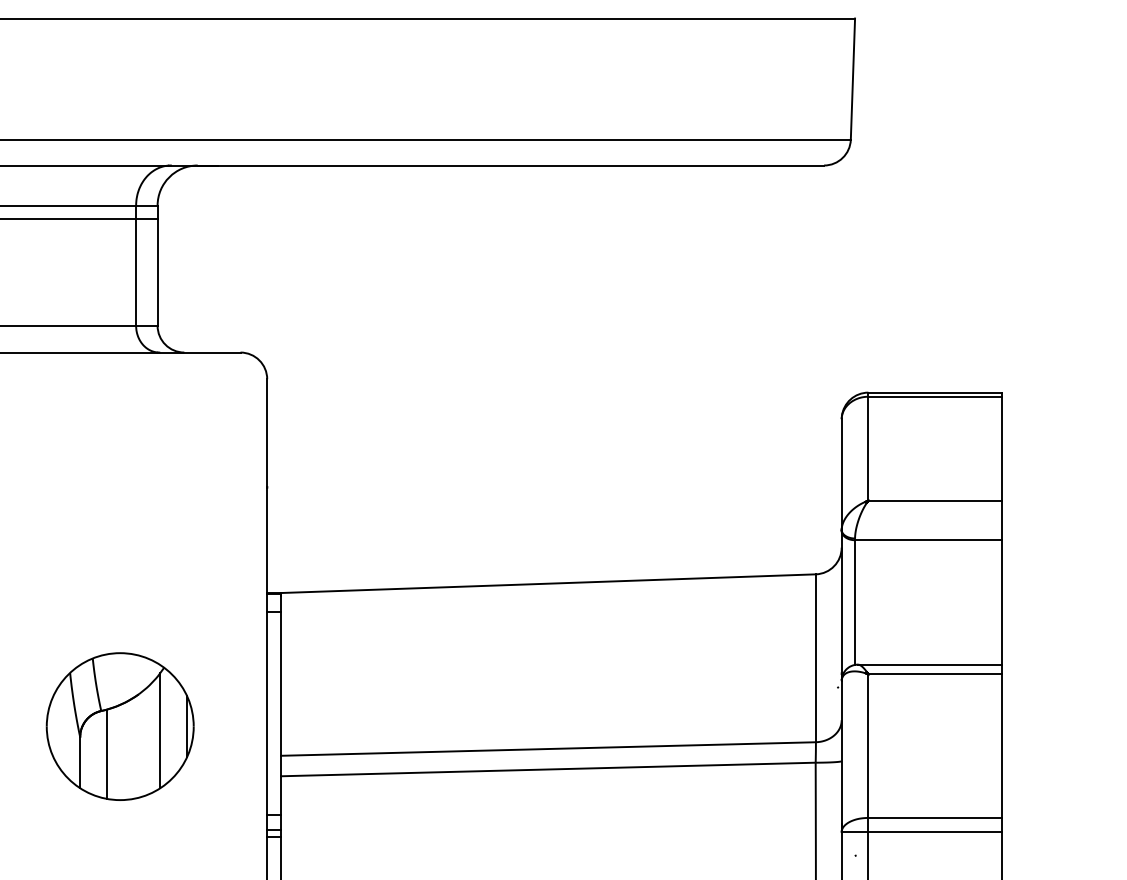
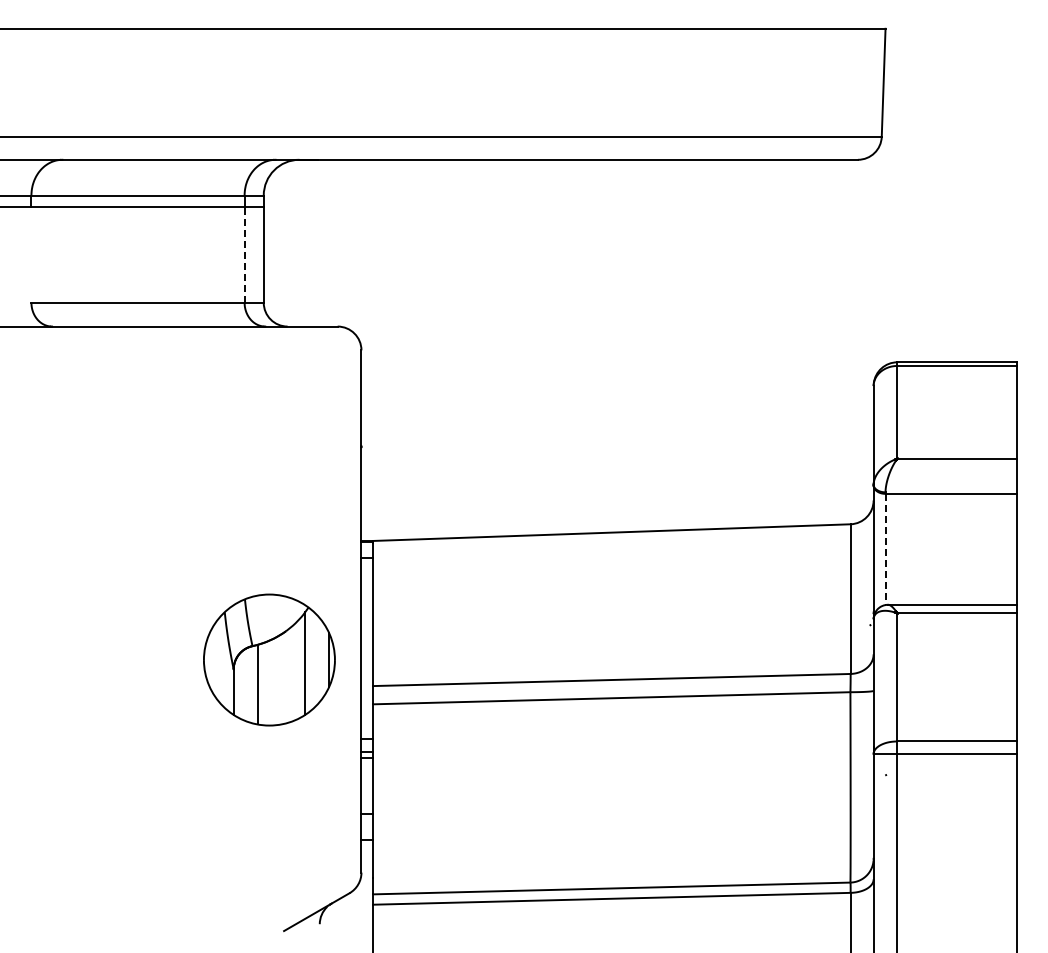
line: (136, 272) -> (244, 255), solid -> dashed
line: (855, 602) -> (885, 549), solid -> dashed
part: (120, 726) -> (269, 659), moved

